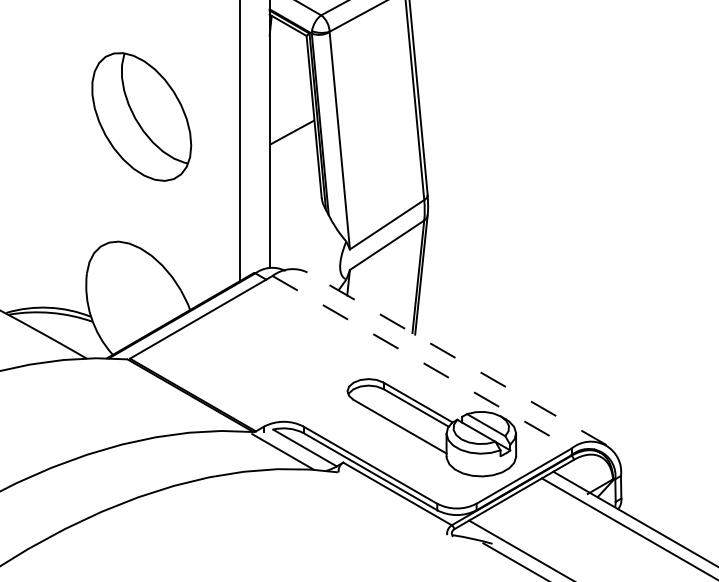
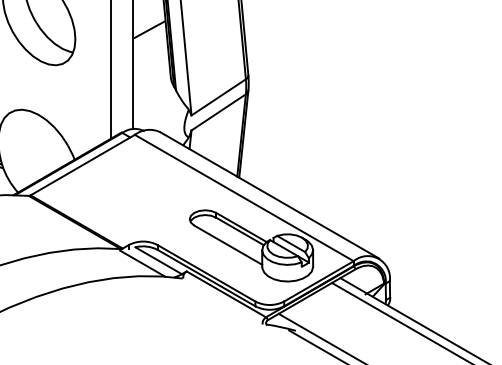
line: (457, 358) -> (270, 195), dashed -> solid
line: (422, 362) -> (244, 198), dashed -> solid

